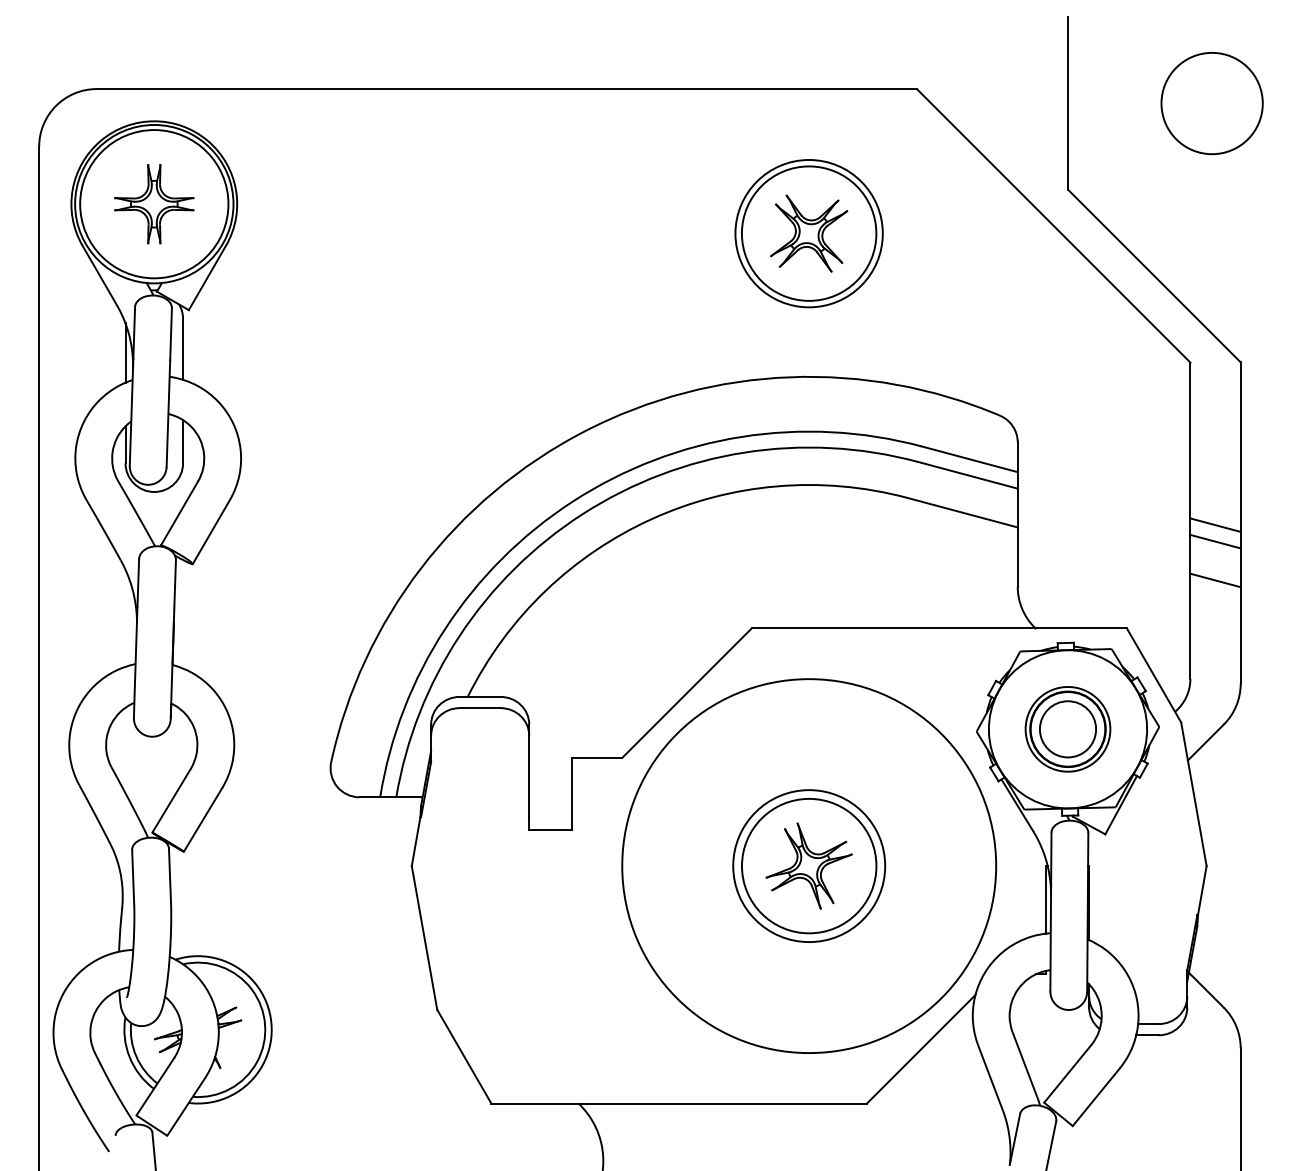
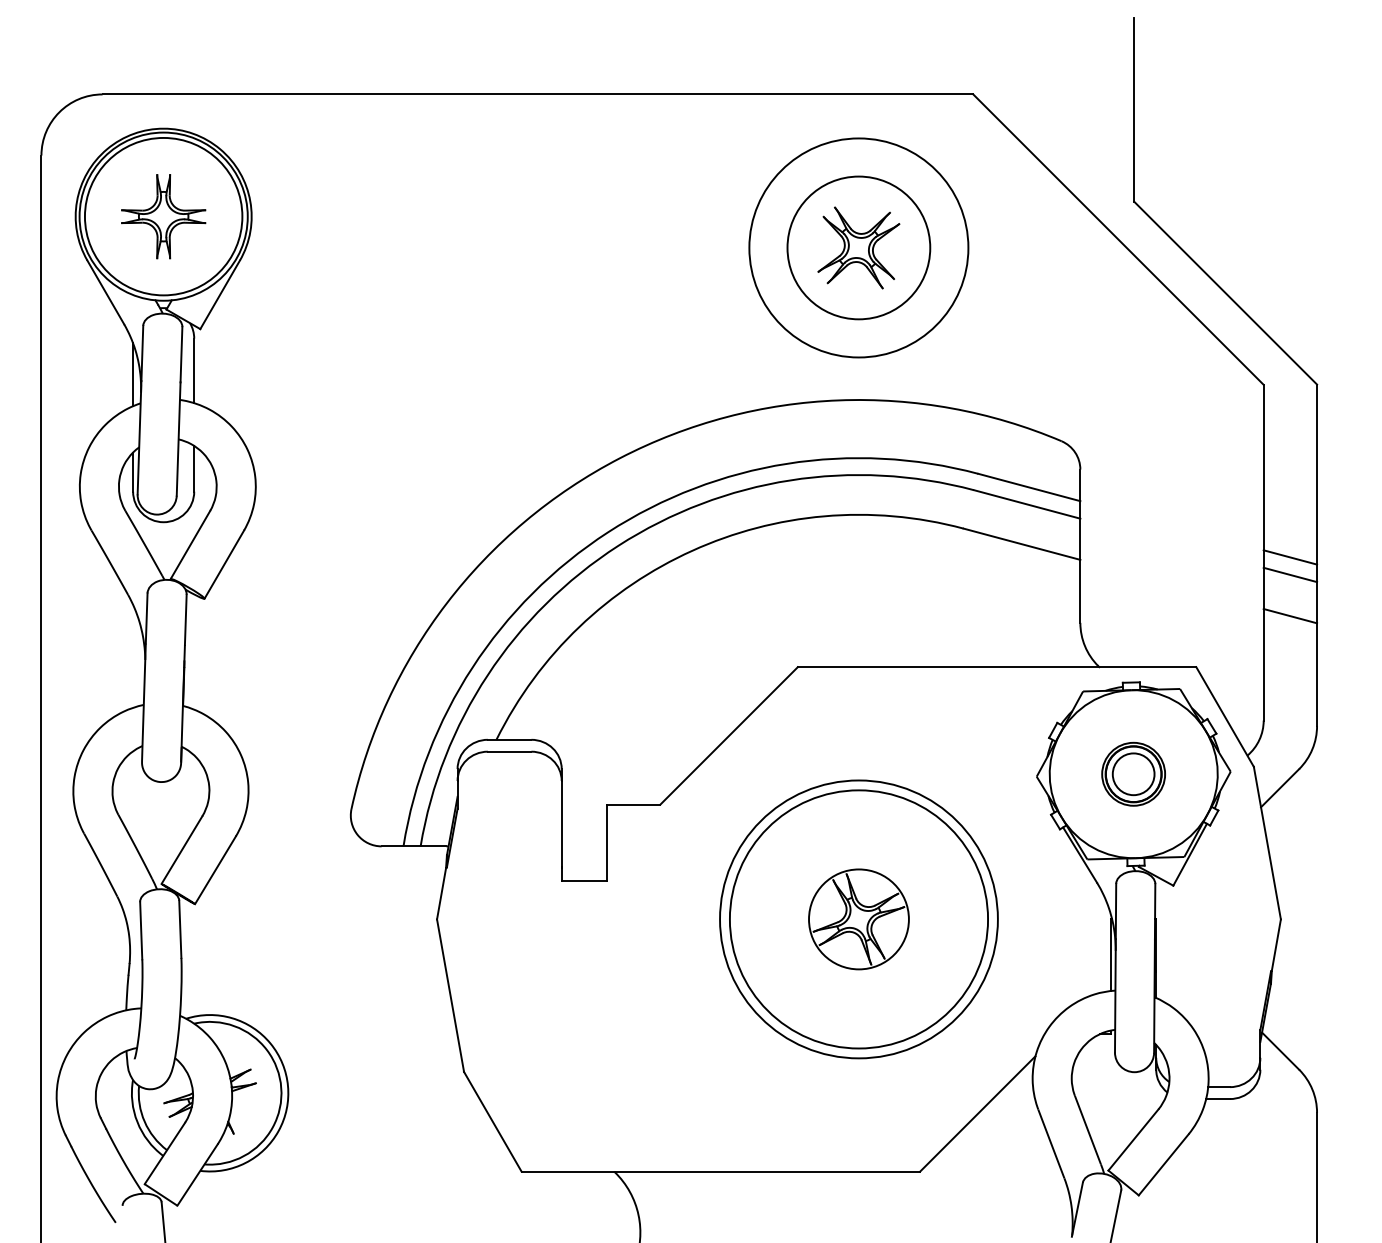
circle: (1211, 103) -> (1286, 109), removed
circle: (808, 233) -> (858, 247), size x1.4
part: (1067, 729) -> (1133, 774), size x0.7
circle: (808, 865) -> (858, 918), size x0.7
circle: (808, 866) -> (858, 919), size x0.7
circle: (808, 866) -> (858, 919), size x1.6

